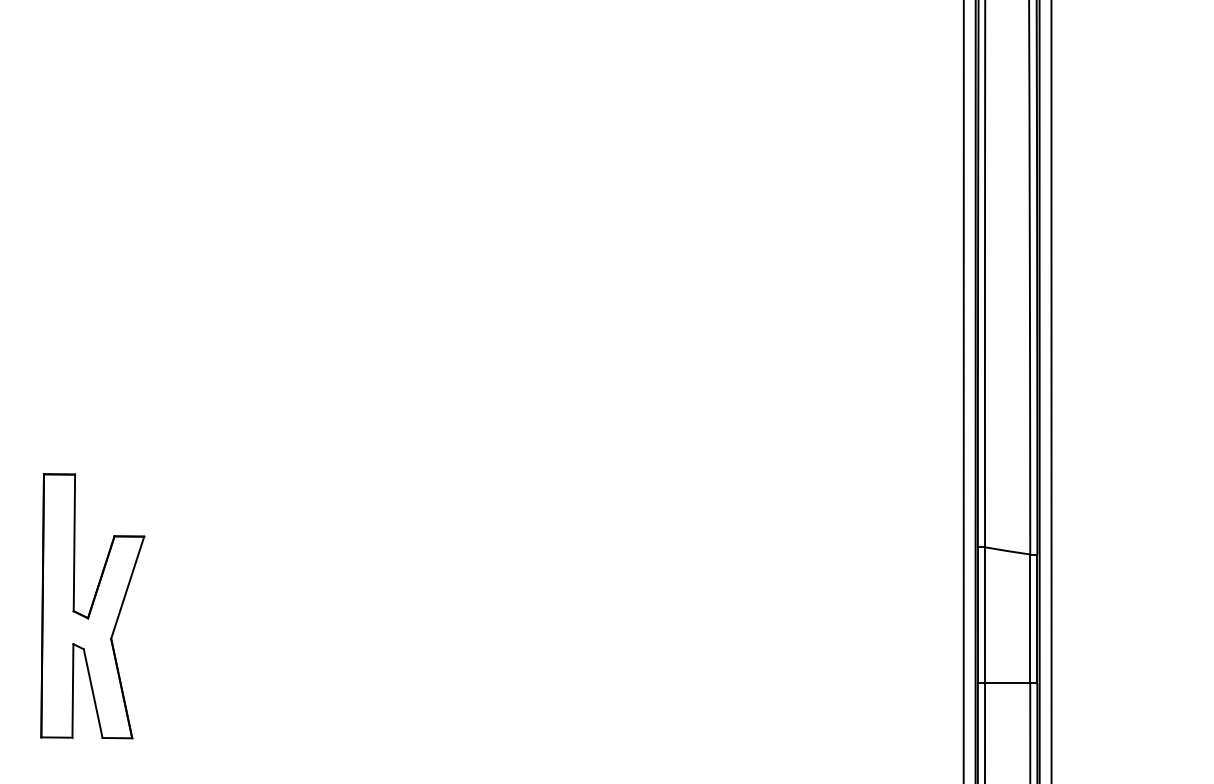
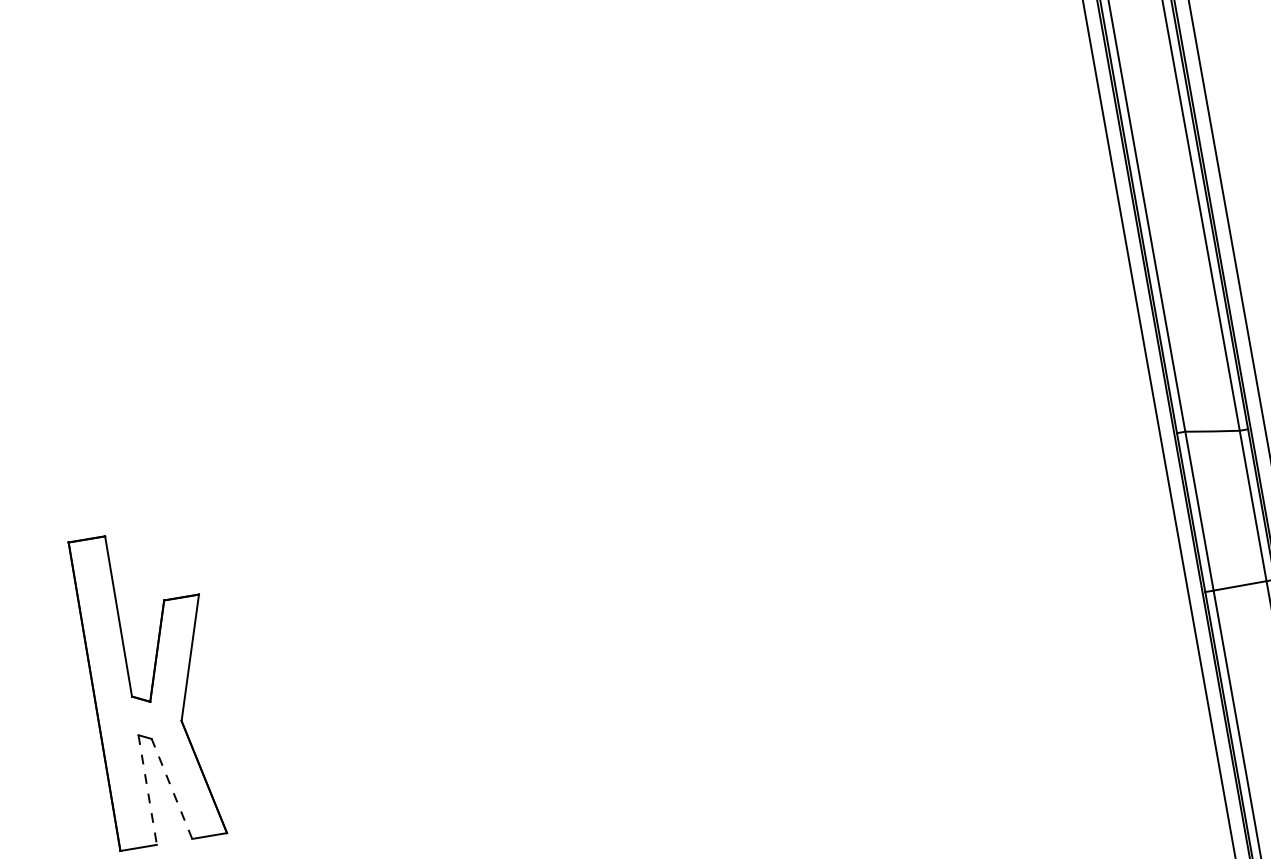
line: (72, 690) -> (147, 789), solid -> dashed
line: (93, 693) -> (172, 788), solid -> dashed

